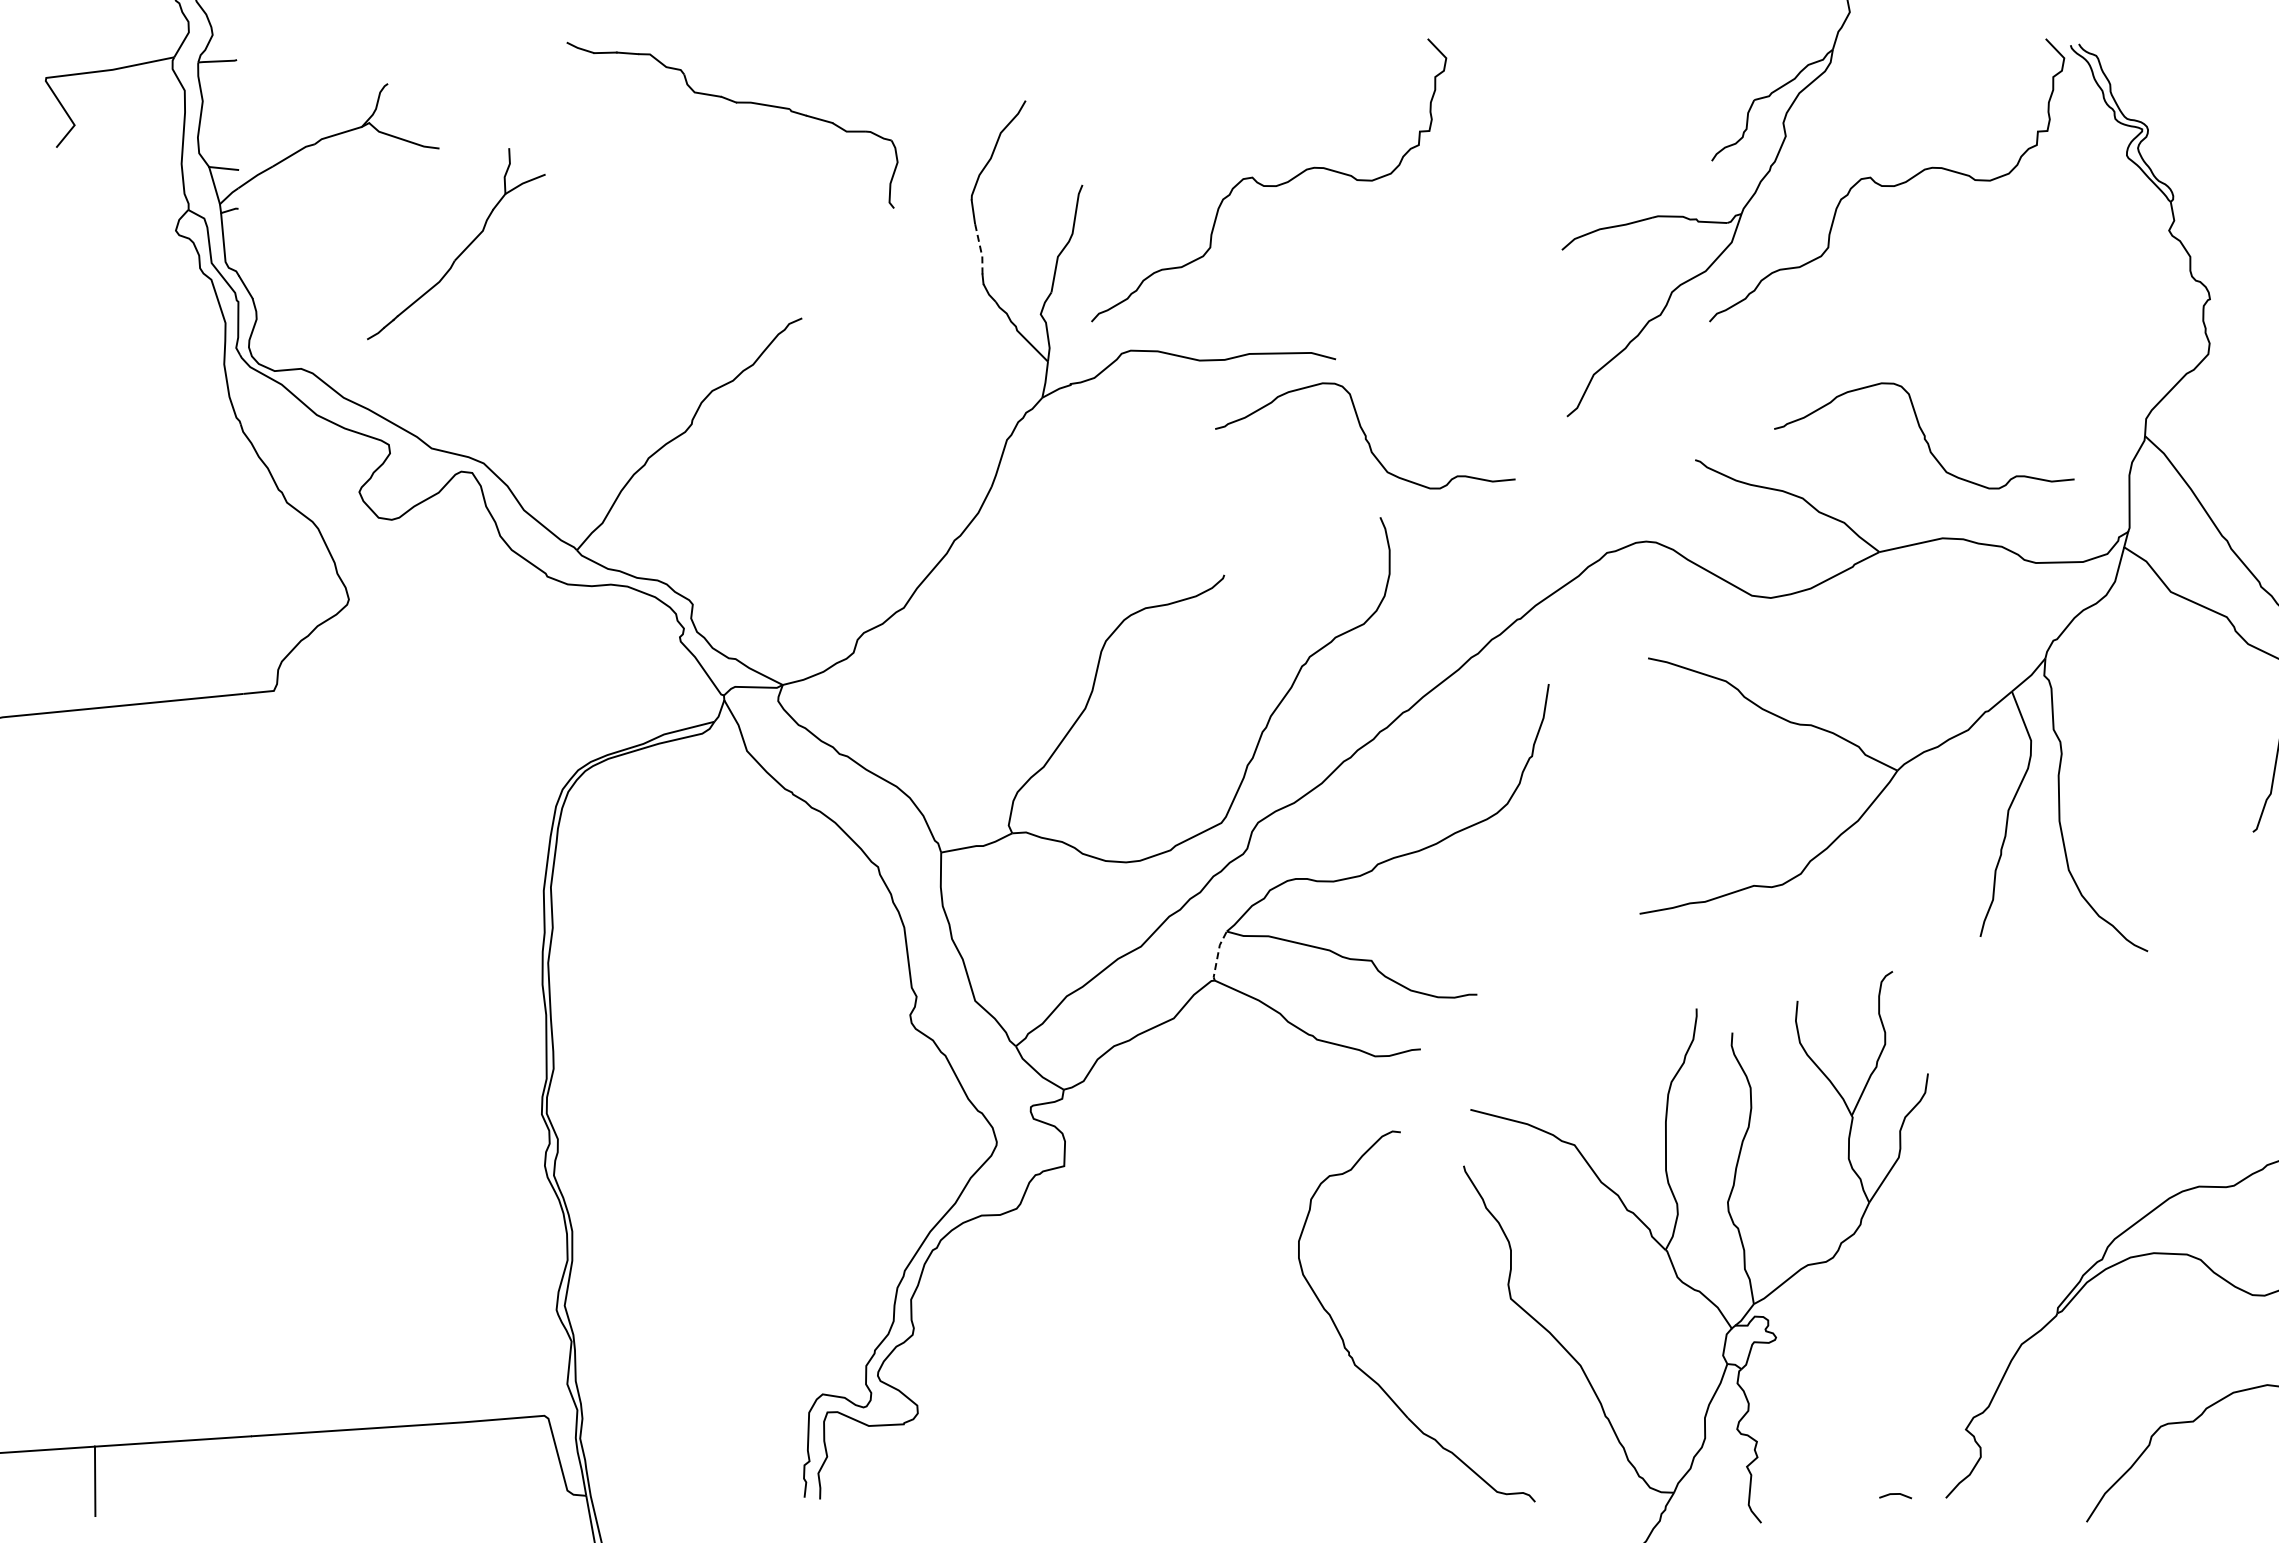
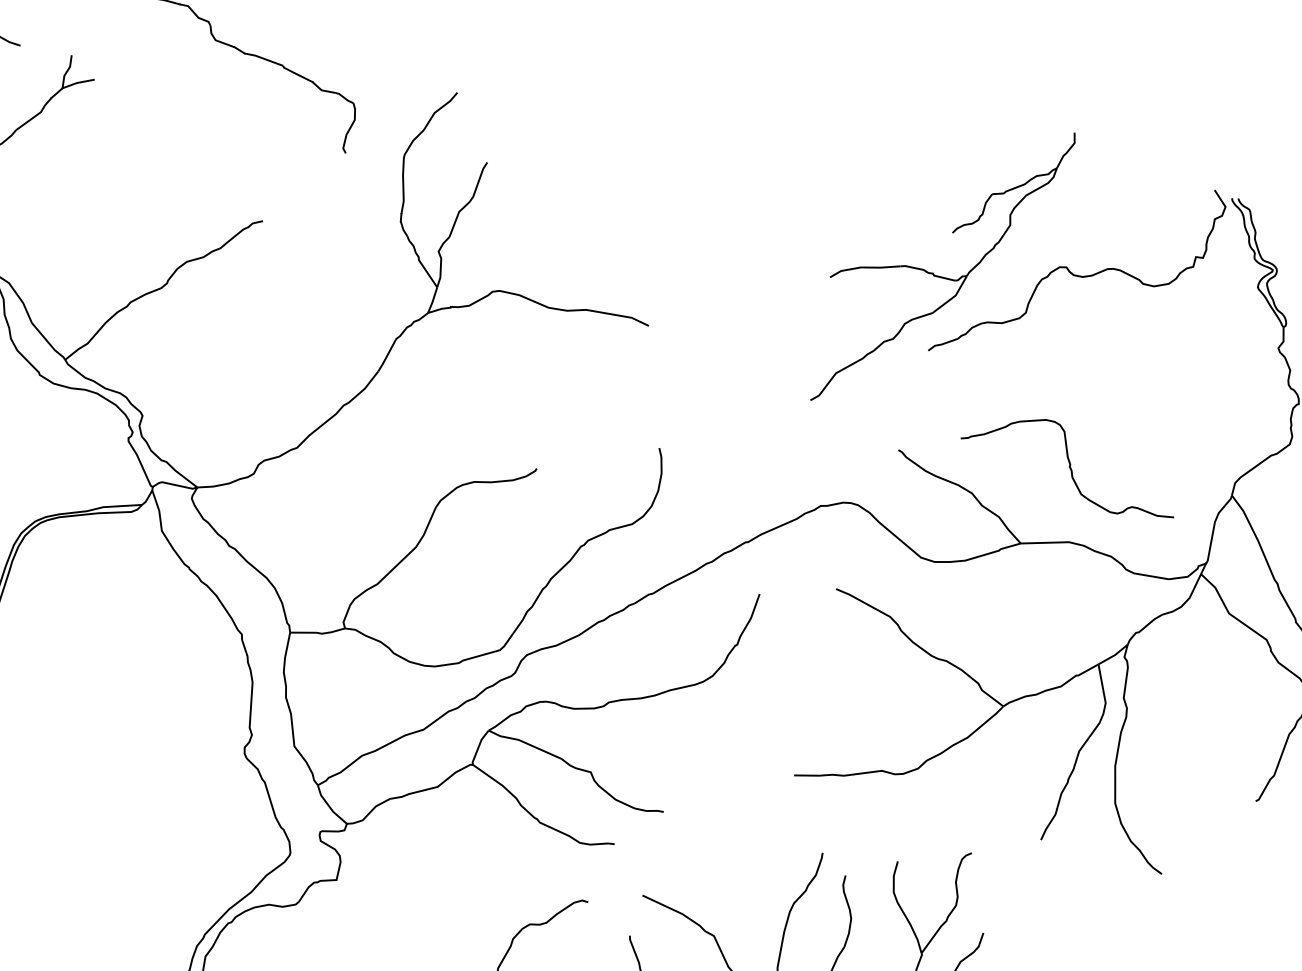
curve: (1269, 185) -> (624, 189), removed
line: (980, 249) -> (403, 195), dashed -> solid
curve: (1365, 435) -> (659, 385), removed
line: (1217, 954) -> (478, 746), dashed -> solid

